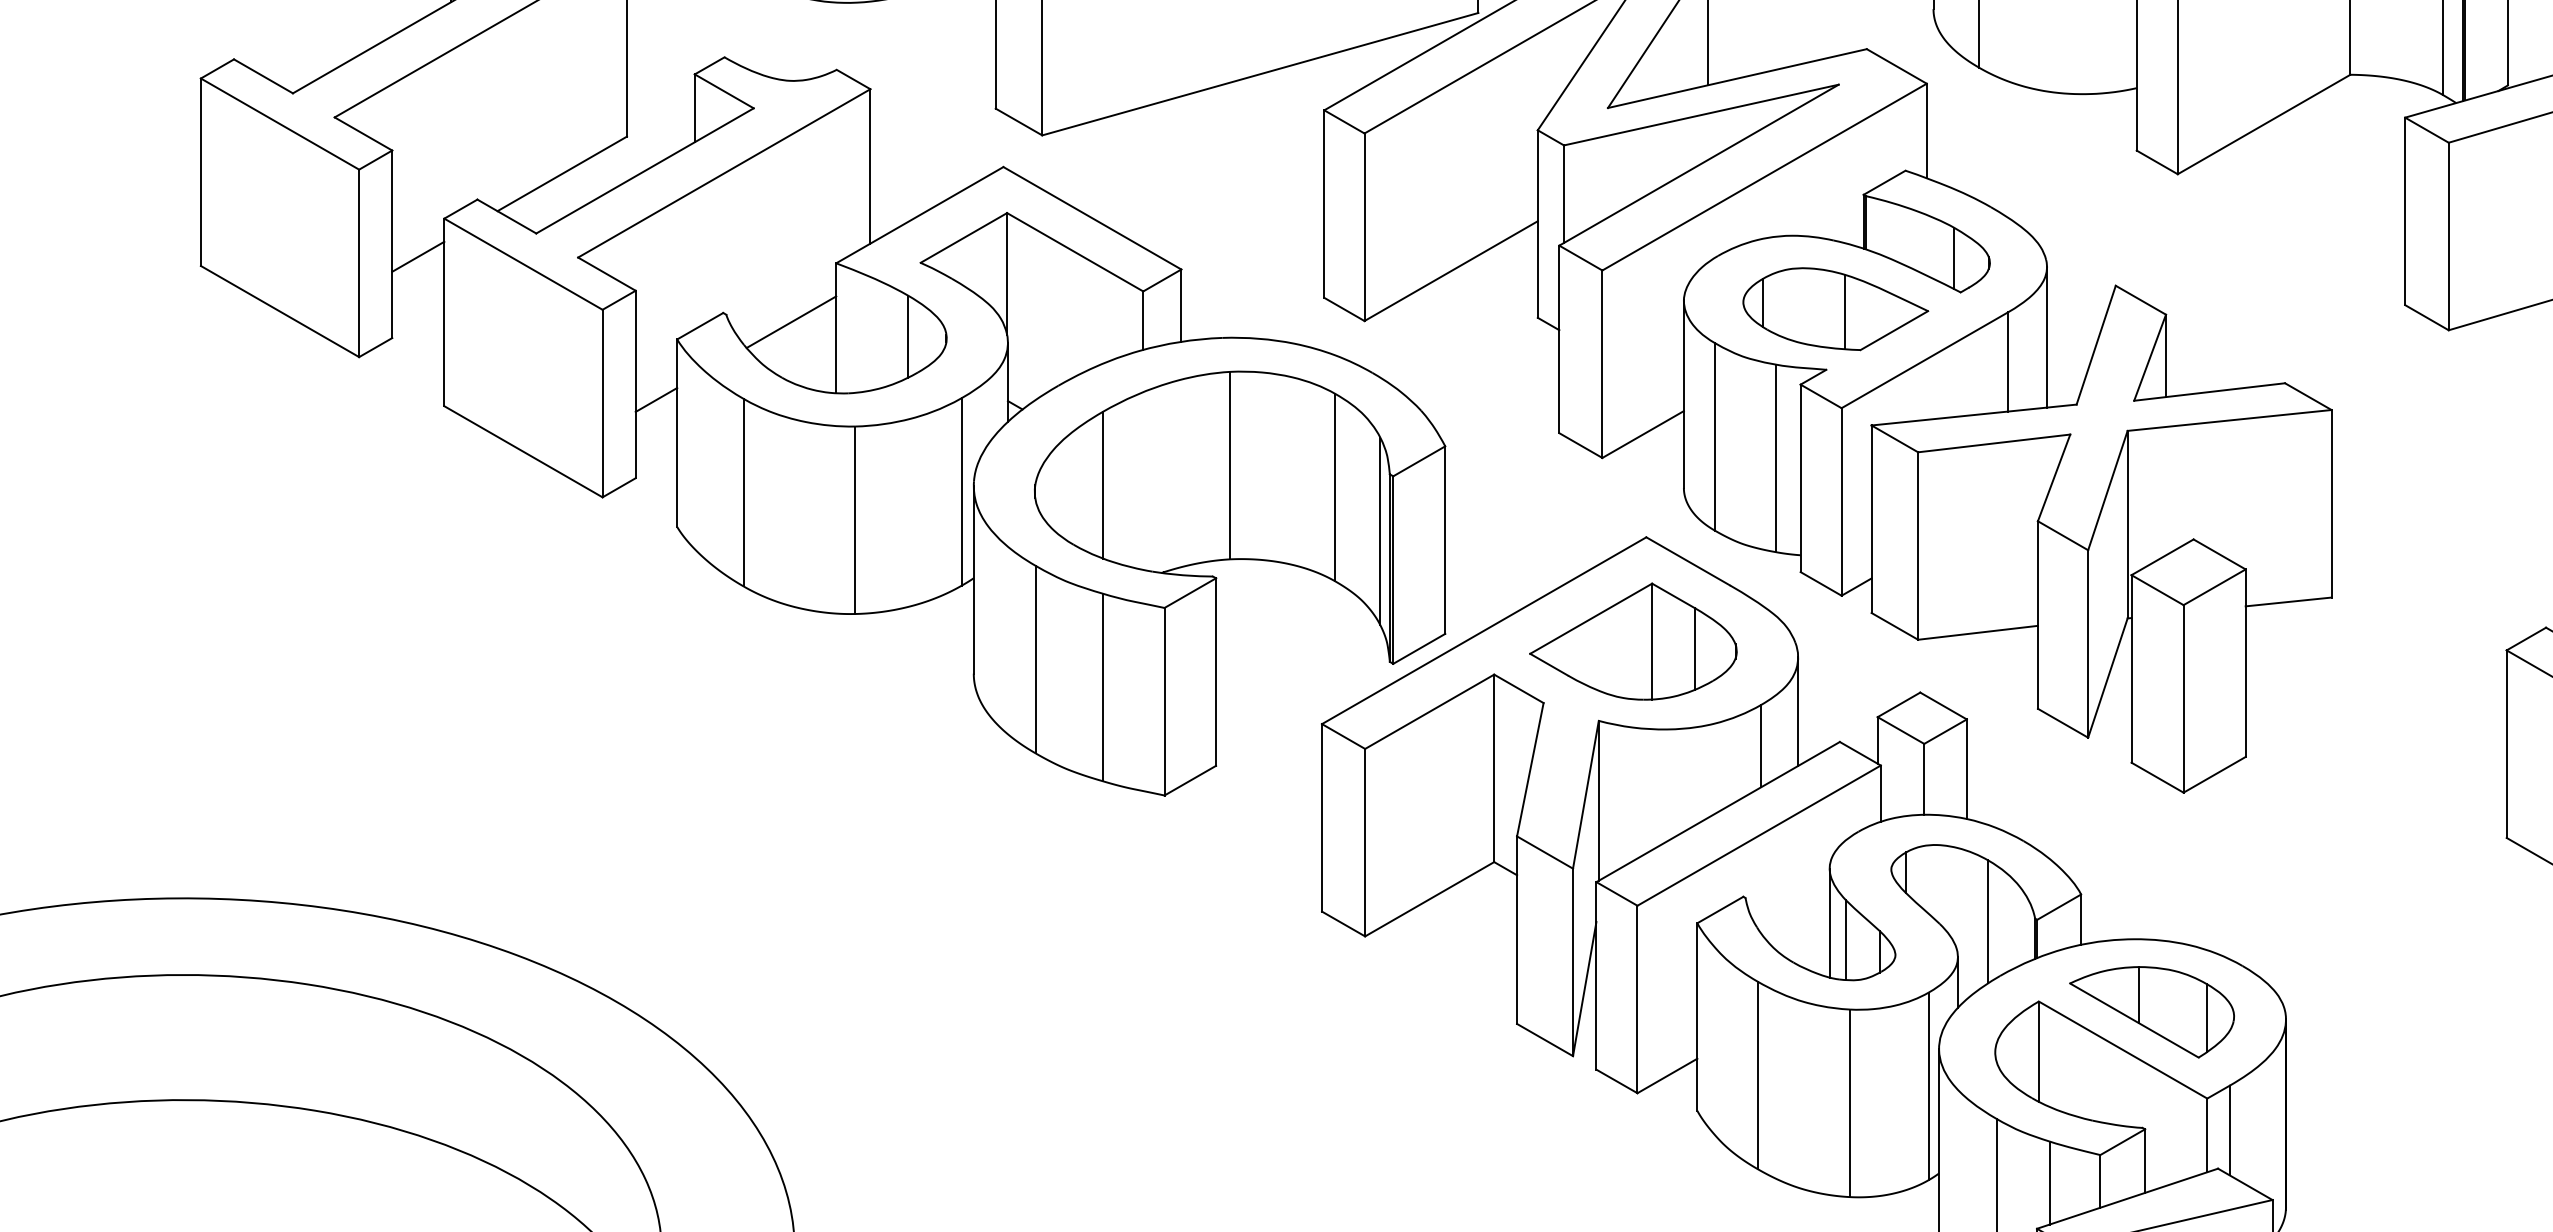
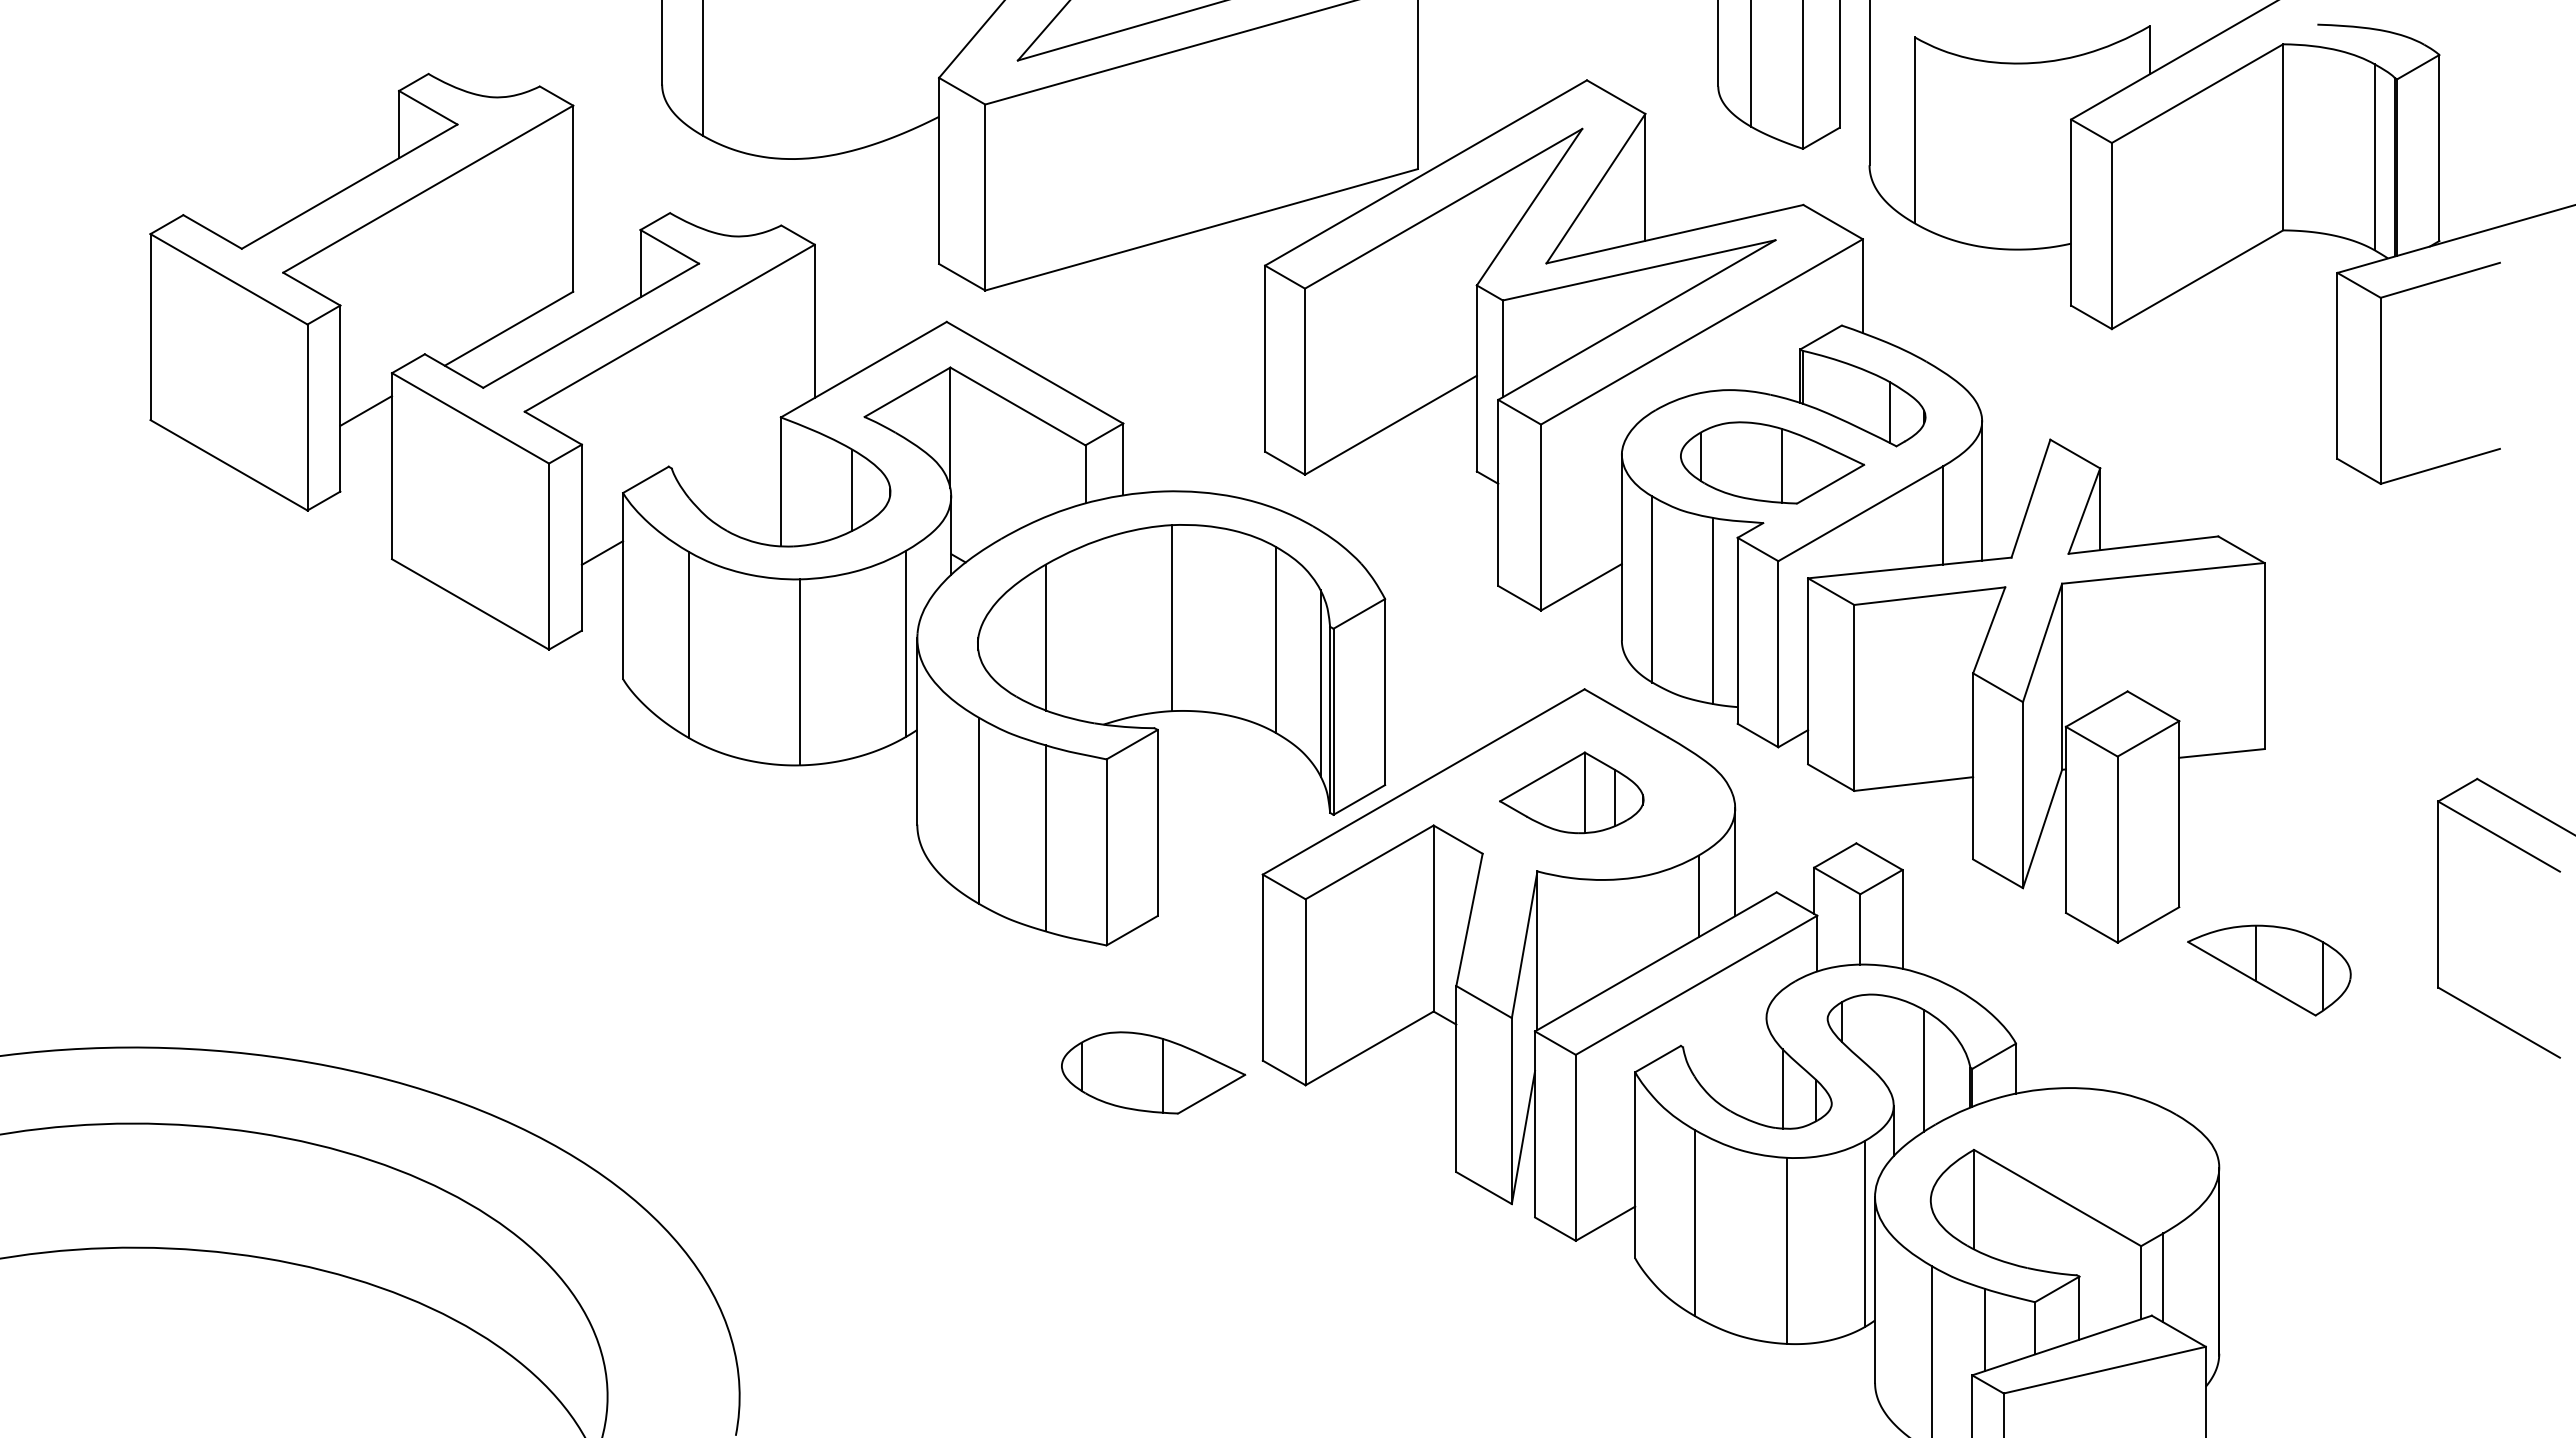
line: (790, 321) -> (735, 475), removed
part: (1633, 641) -> (1571, 792), size x0.7
line: (1829, 922) -> (1766, 1071), removed
part: (1211, 923) -> (1153, 1072), added
part: (2152, 1012) -> (2269, 970), moved

